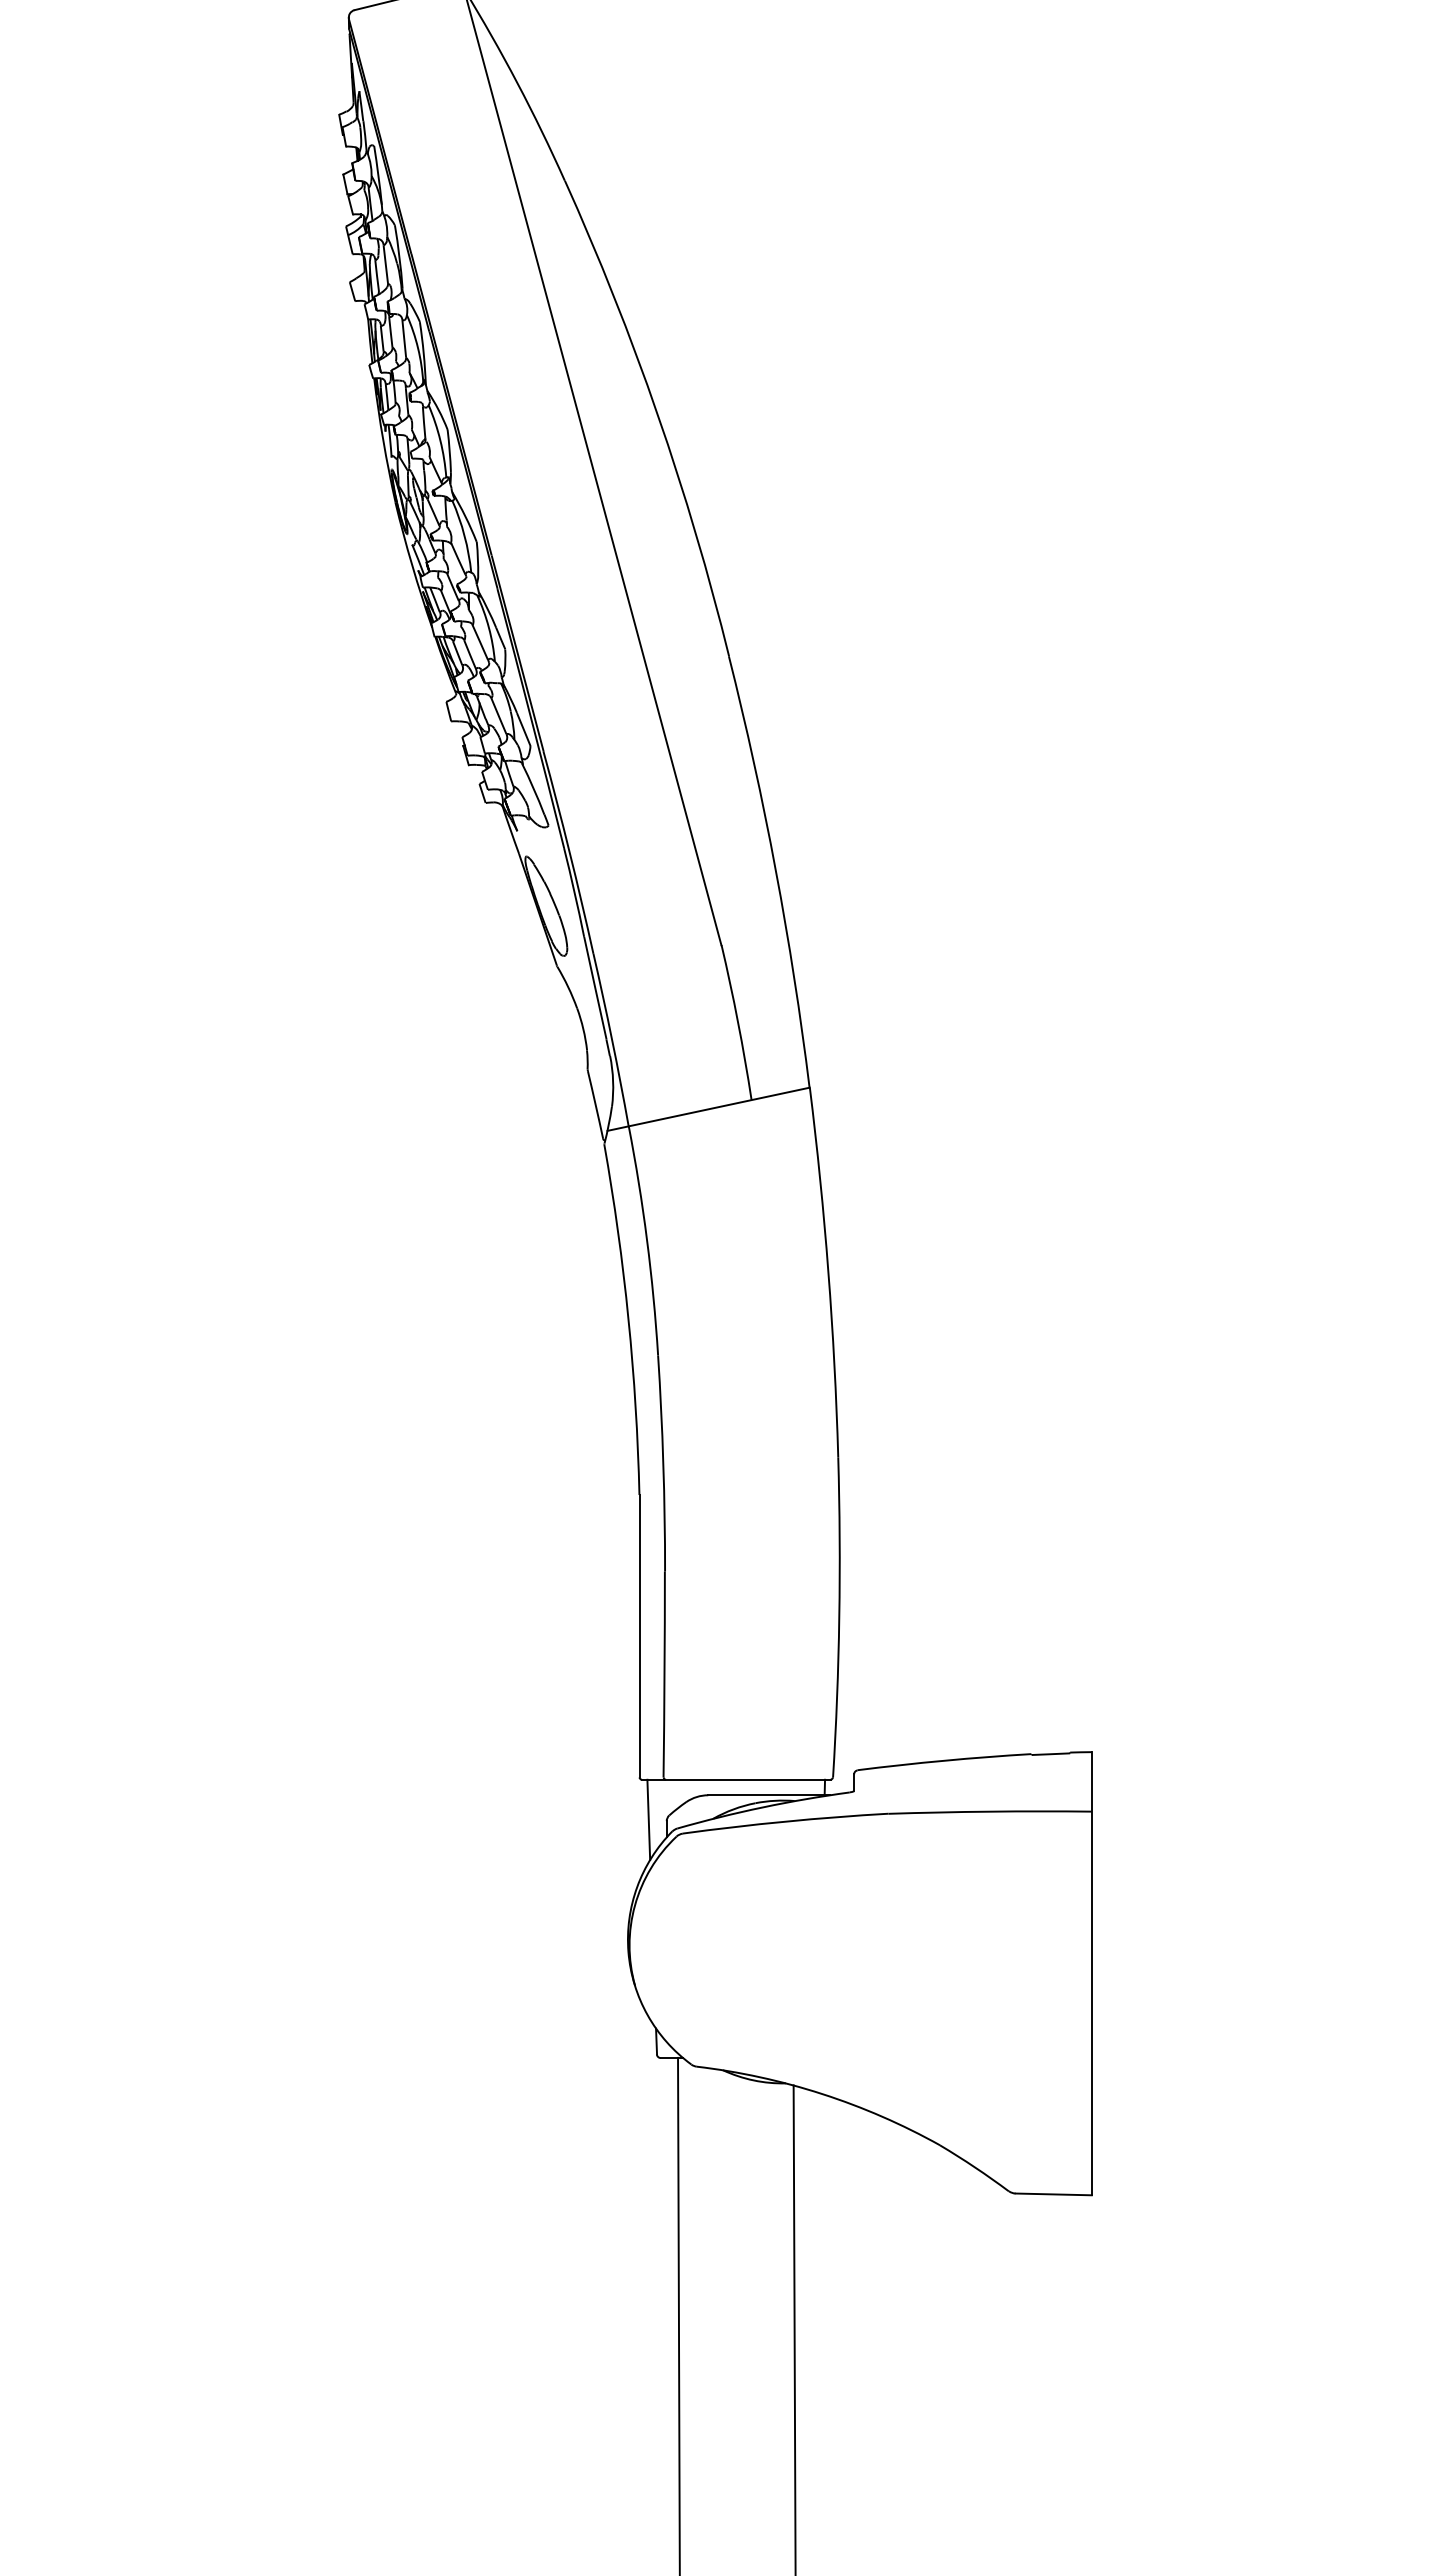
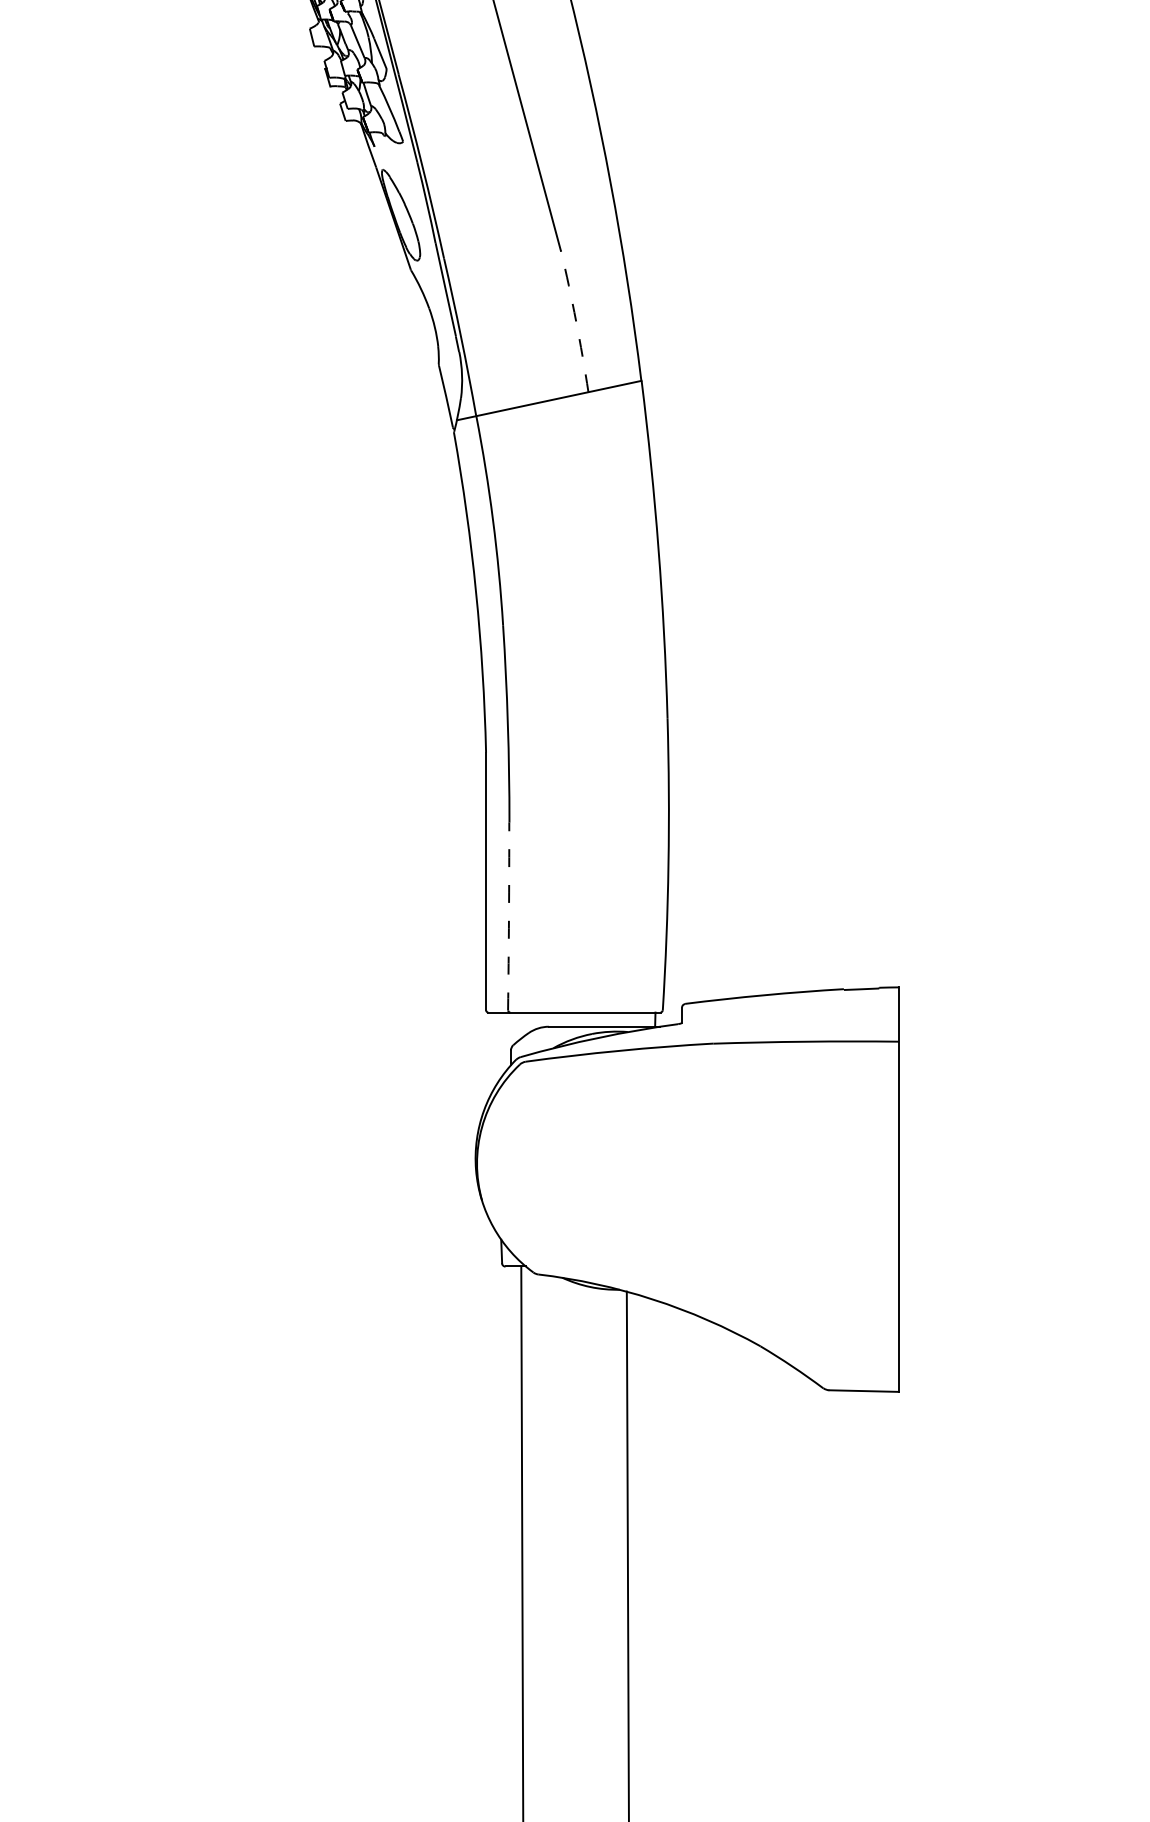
arc: (738, 1022) -> (576, 321), solid -> dashed
arc: (664, 1674) -> (508, 916), solid -> dashed
line: (648, 1819) -> (494, 1048), removed

